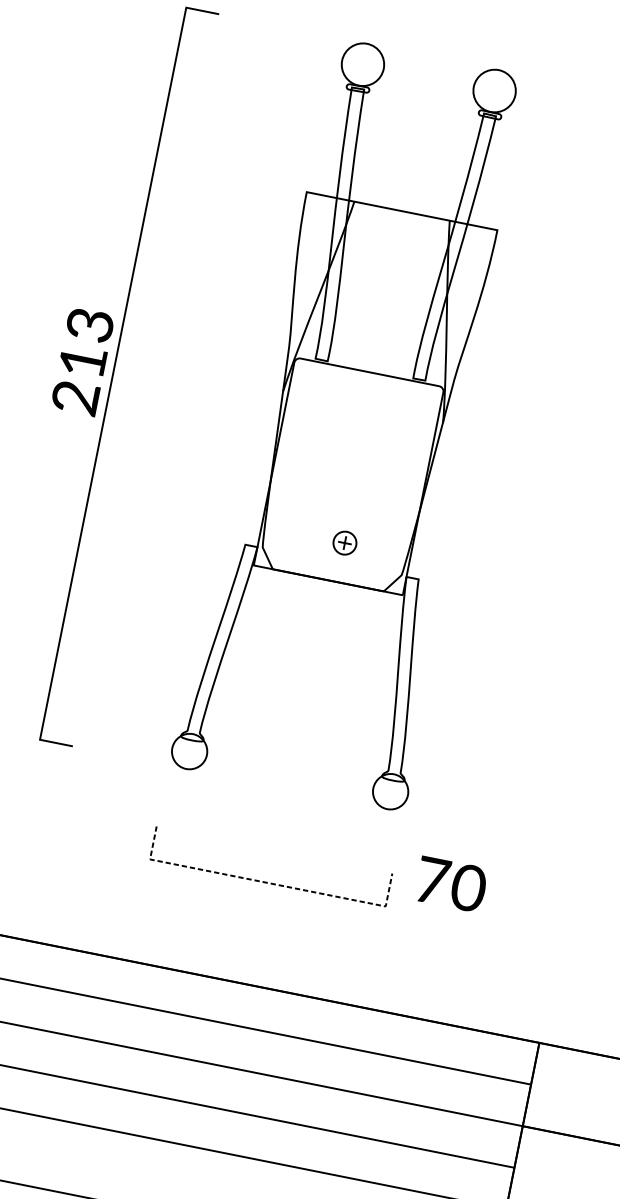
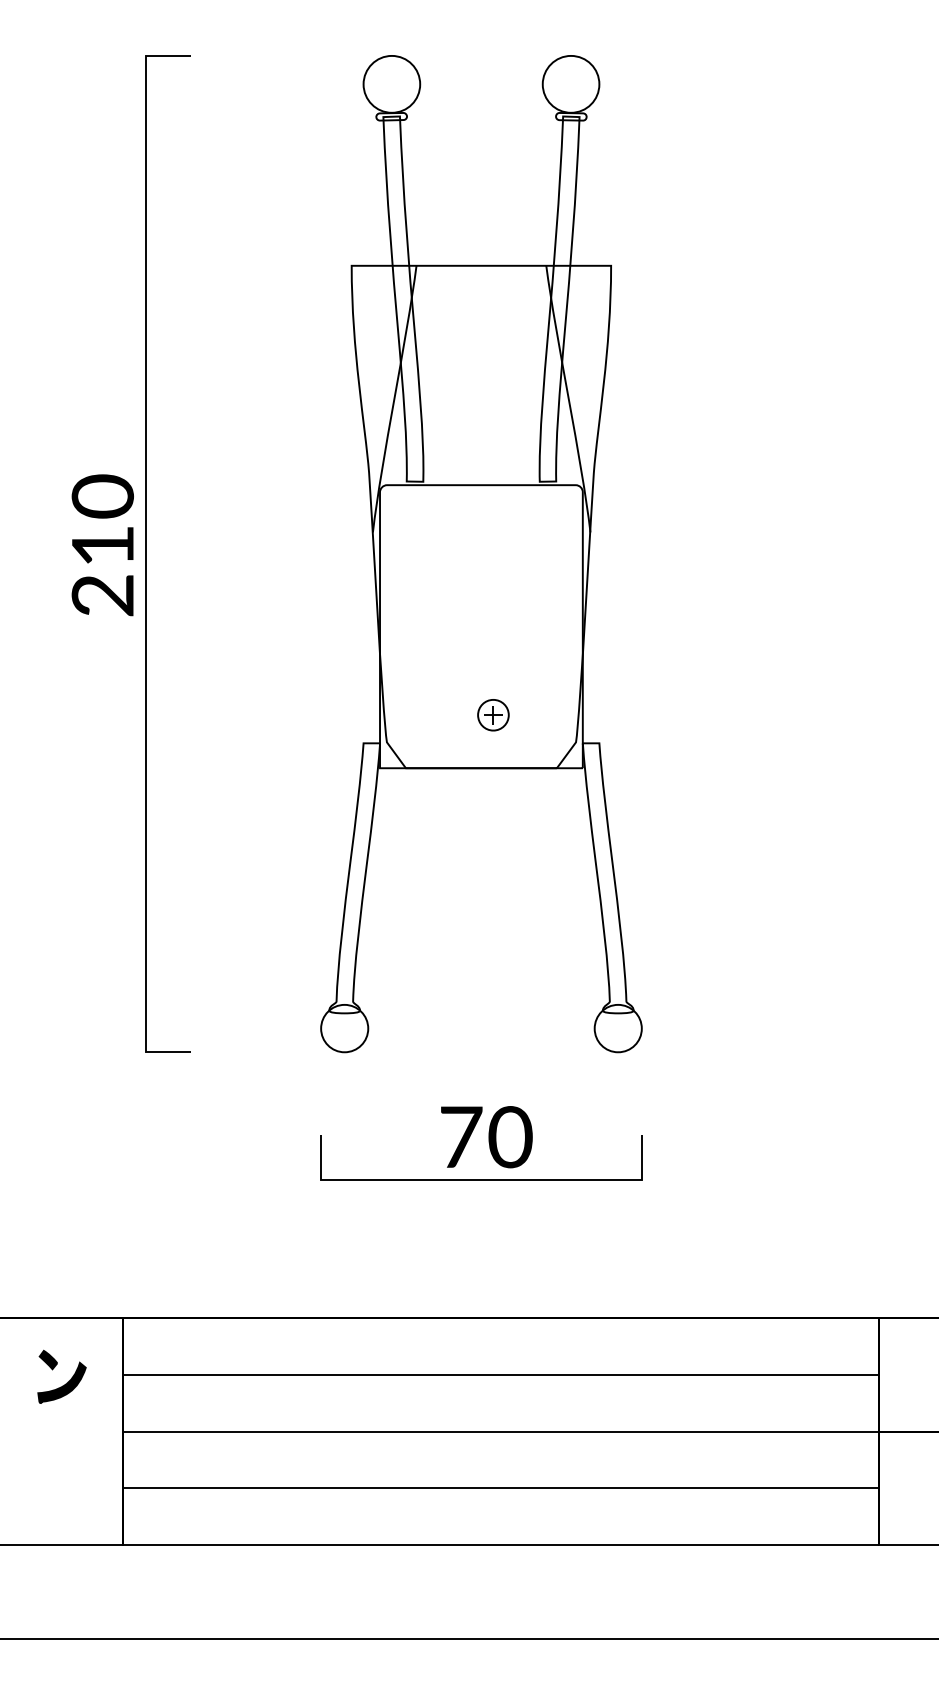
text: (89, 325) -> (102, 496), 213 -> 210
line: (267, 883) -> (481, 1180), dashed -> solid
text: (450, 884) -> (486, 1137), moved

